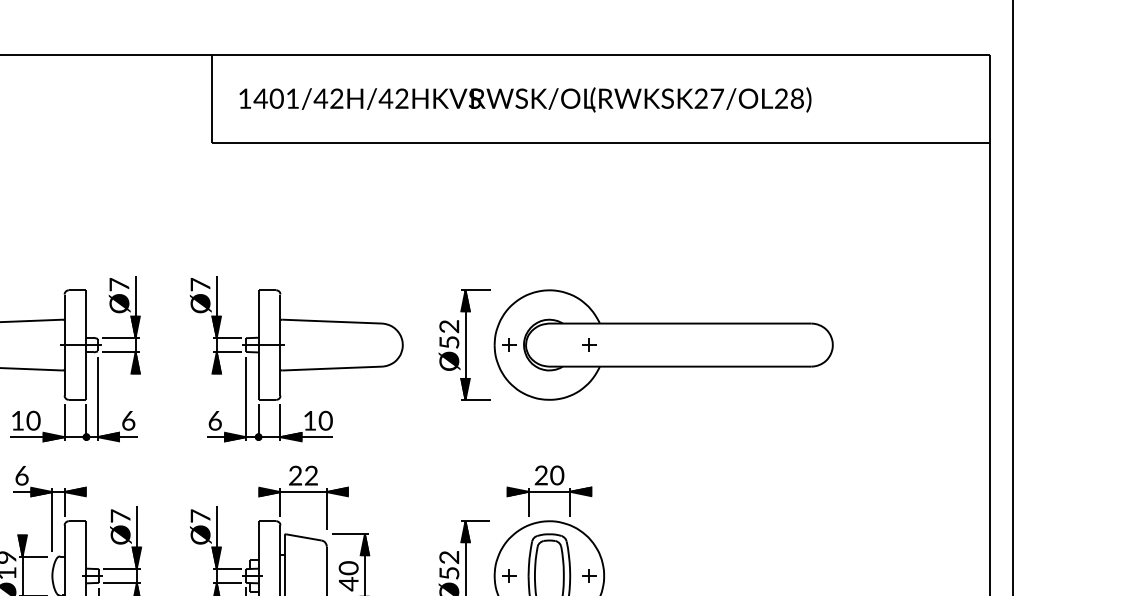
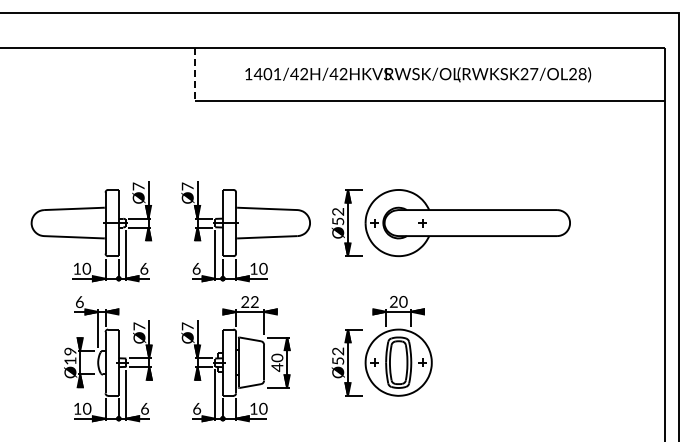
line: (211, 99) -> (194, 74), solid -> dashed
text: (525, 99) -> (418, 74), moved

